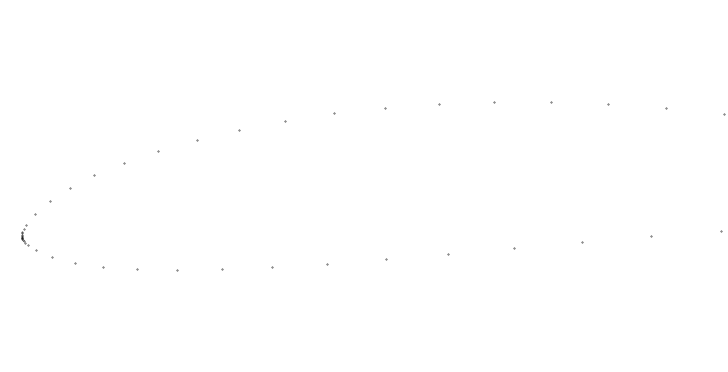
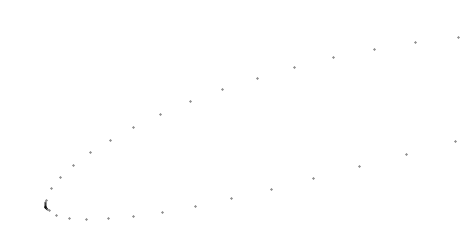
part: (25, 235) -> (46, 205), size x0.7

